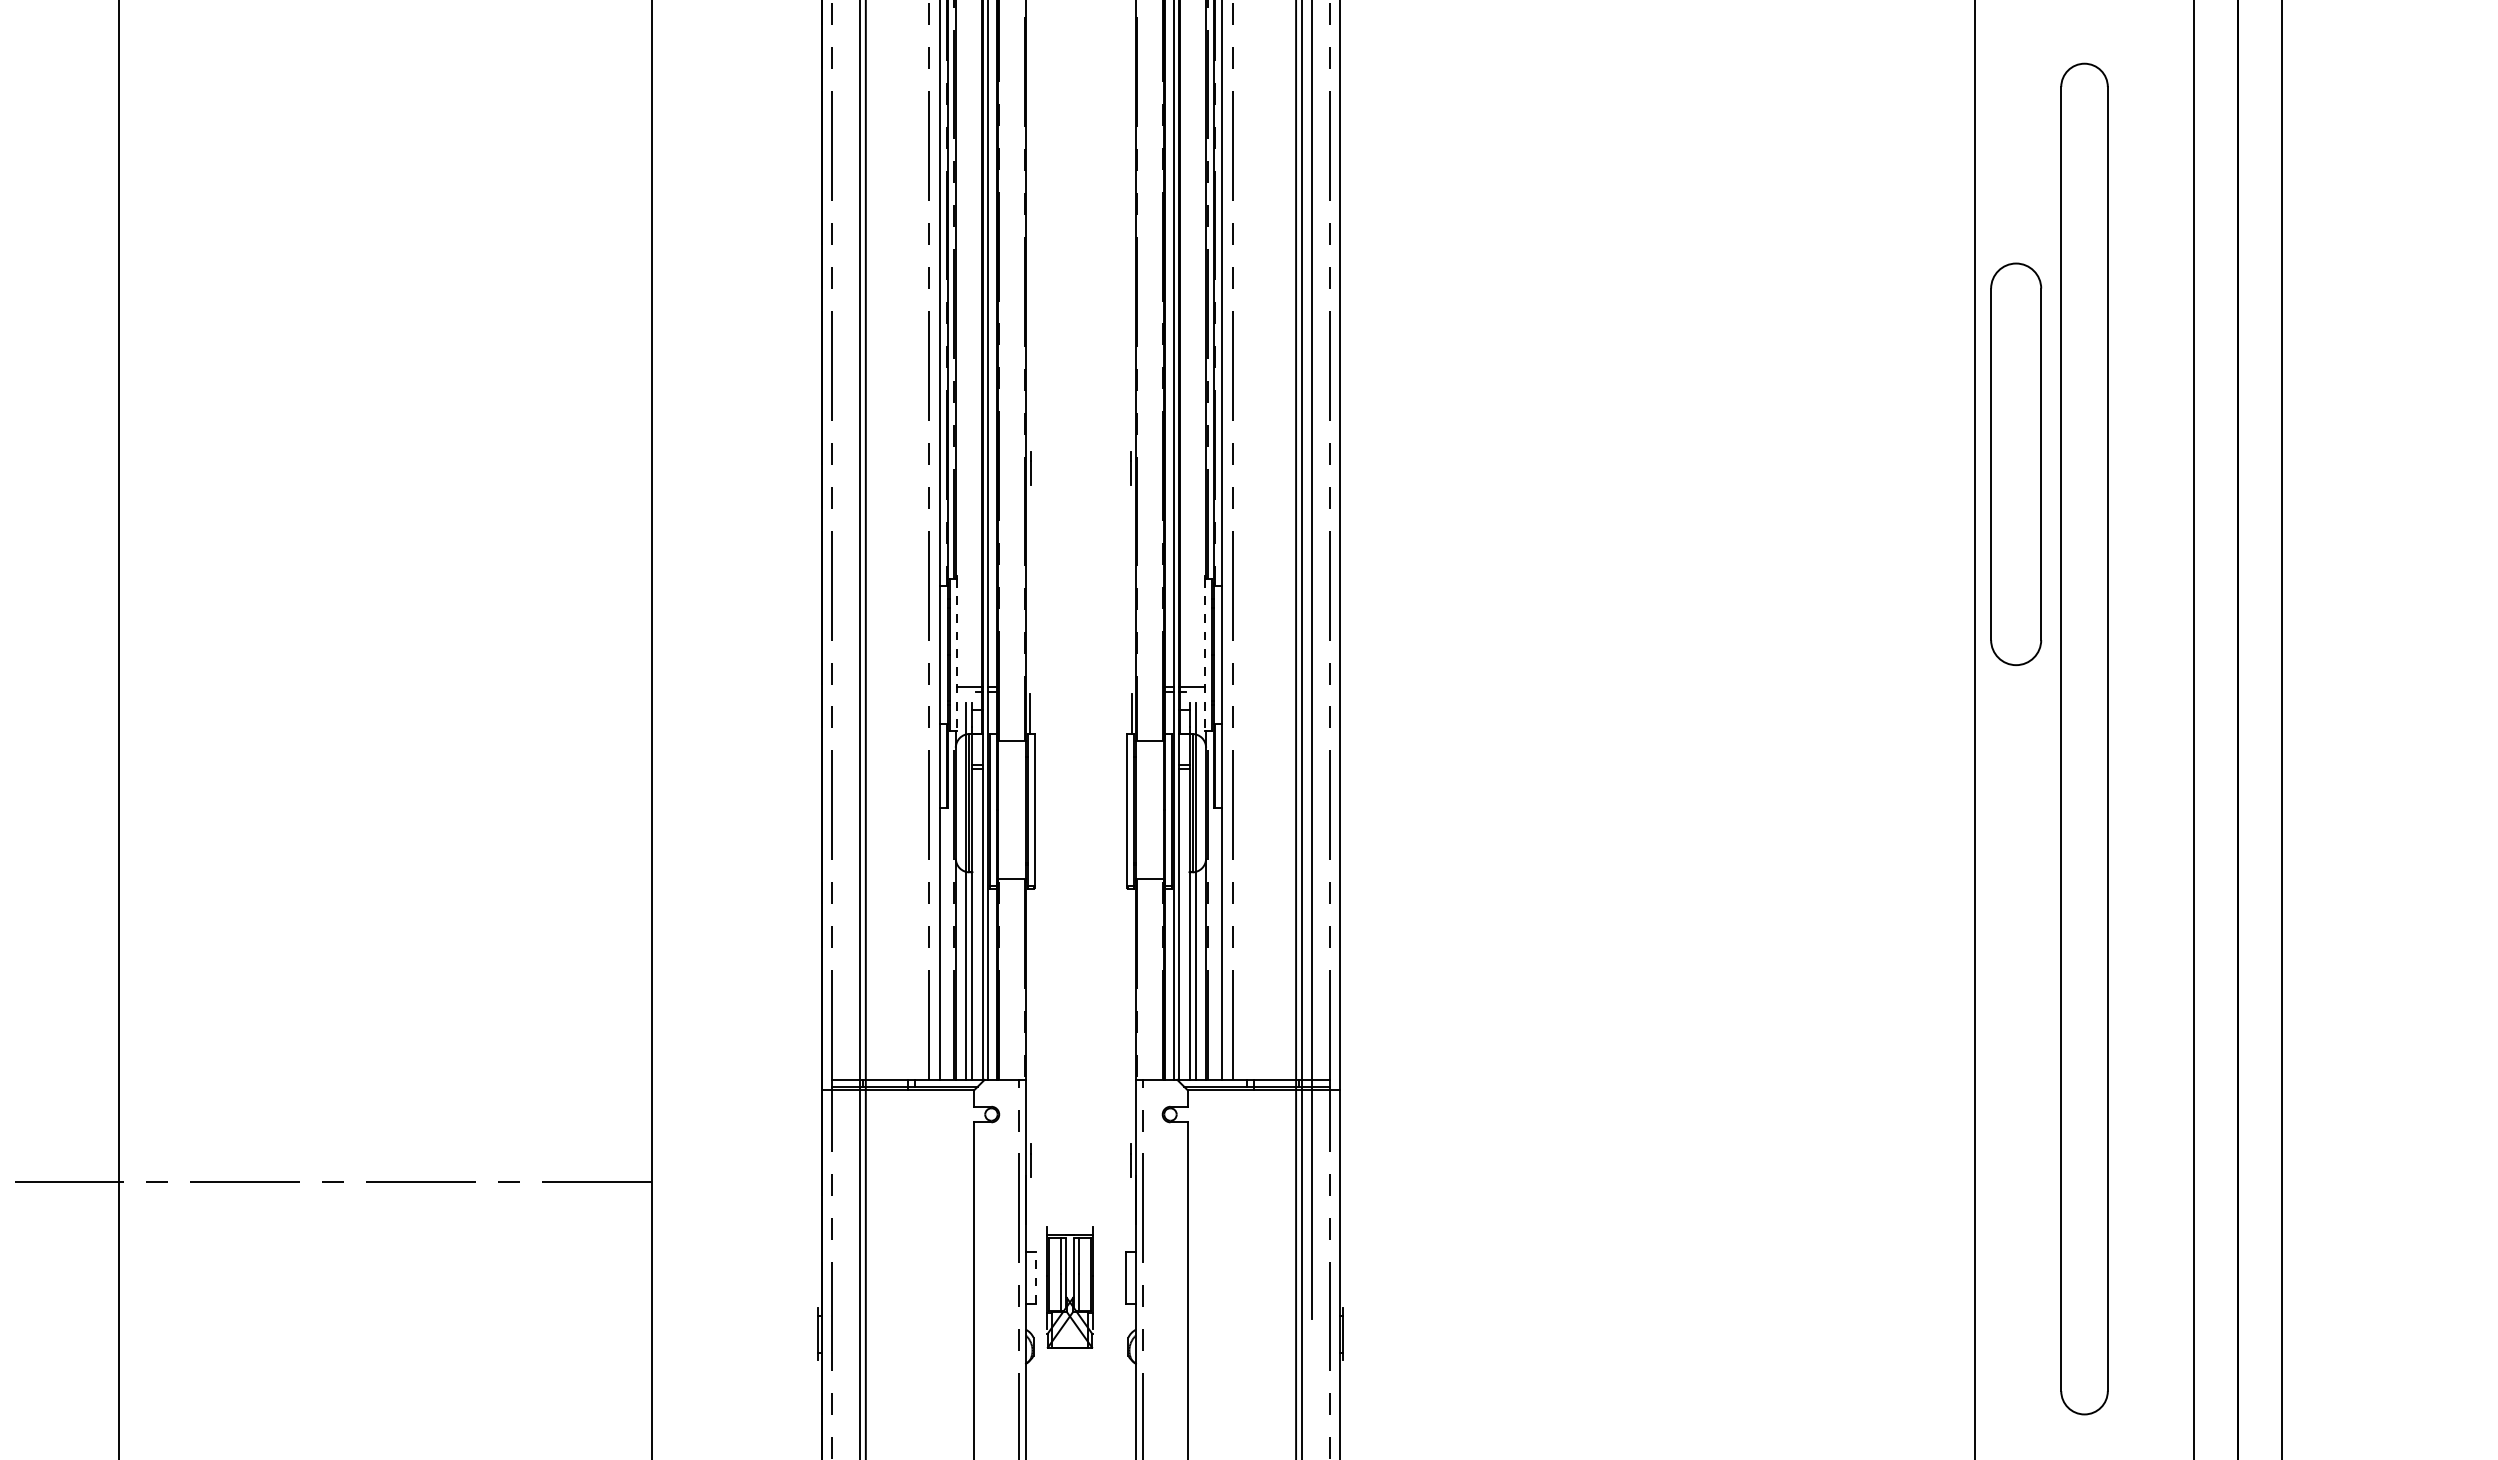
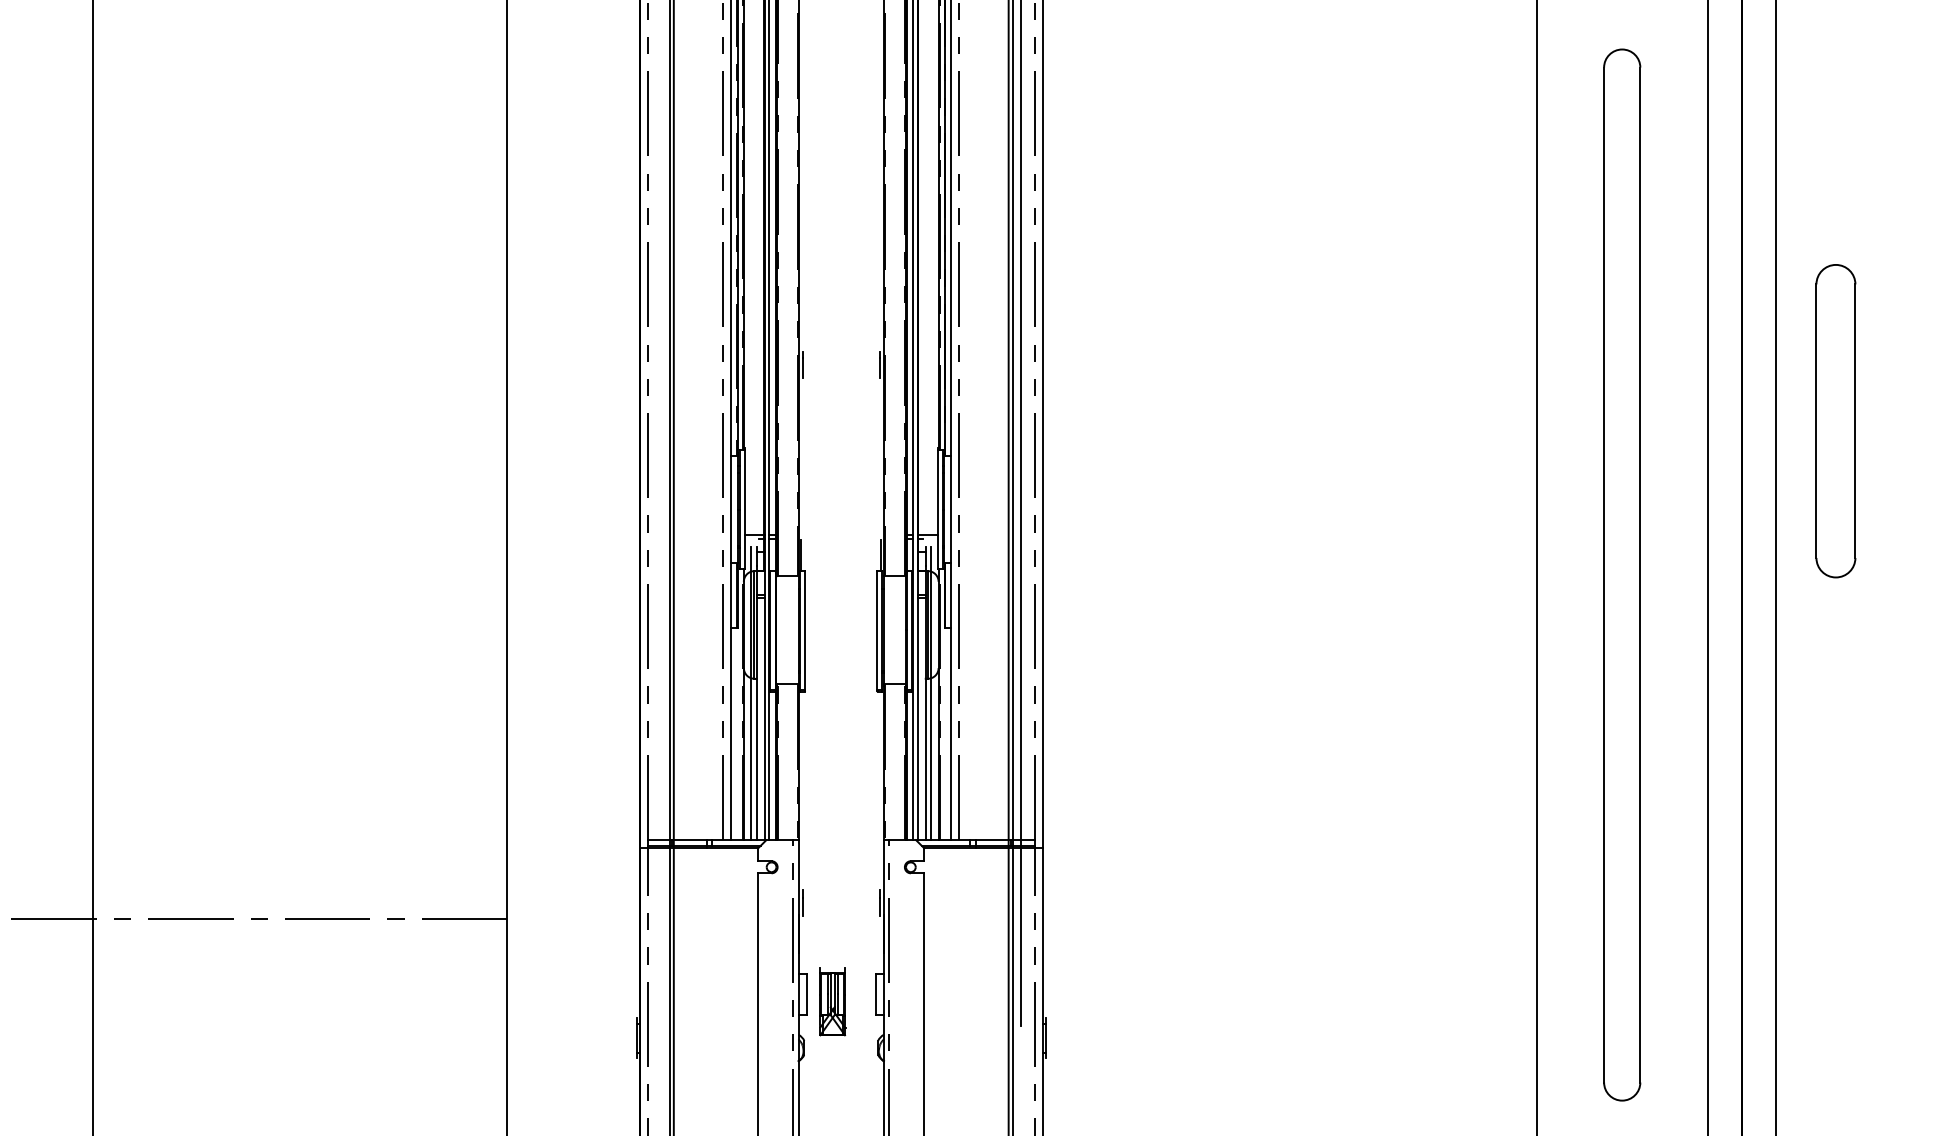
part: (2016, 463) -> (1836, 420), moved
line: (956, 655) -> (744, 510), dashed -> solid
line: (1205, 655) -> (938, 510), dashed -> solid
line: (1036, 1278) -> (806, 994), dashed -> solid
part: (1069, 1287) -> (832, 1001), size x0.71

